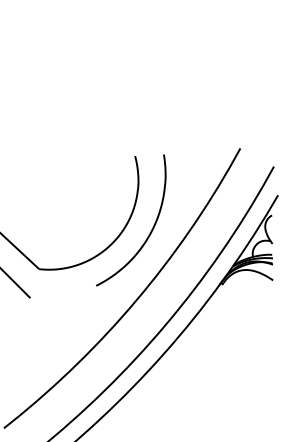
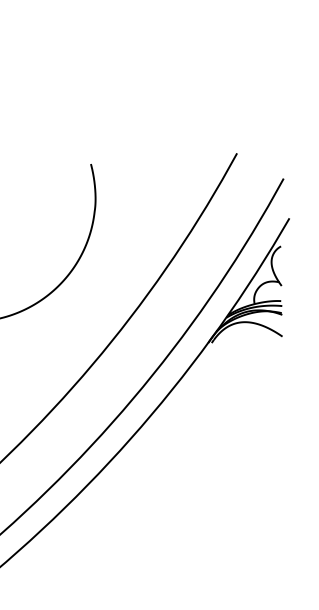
curve: (151, 229) -> (113, 265), removed

